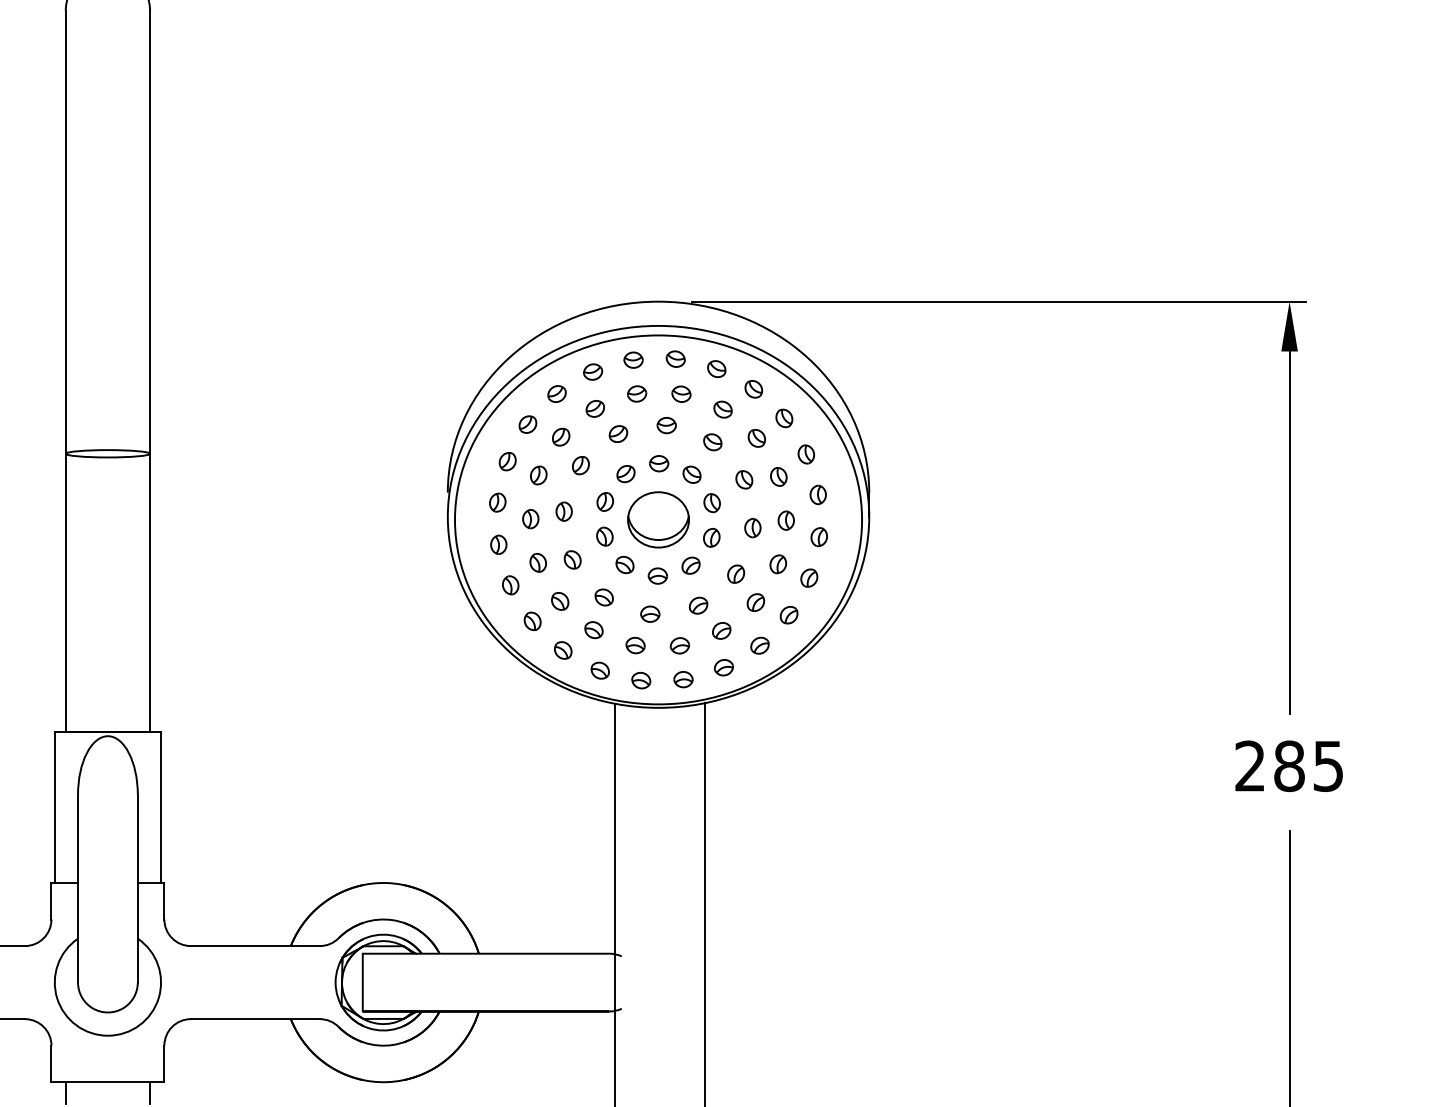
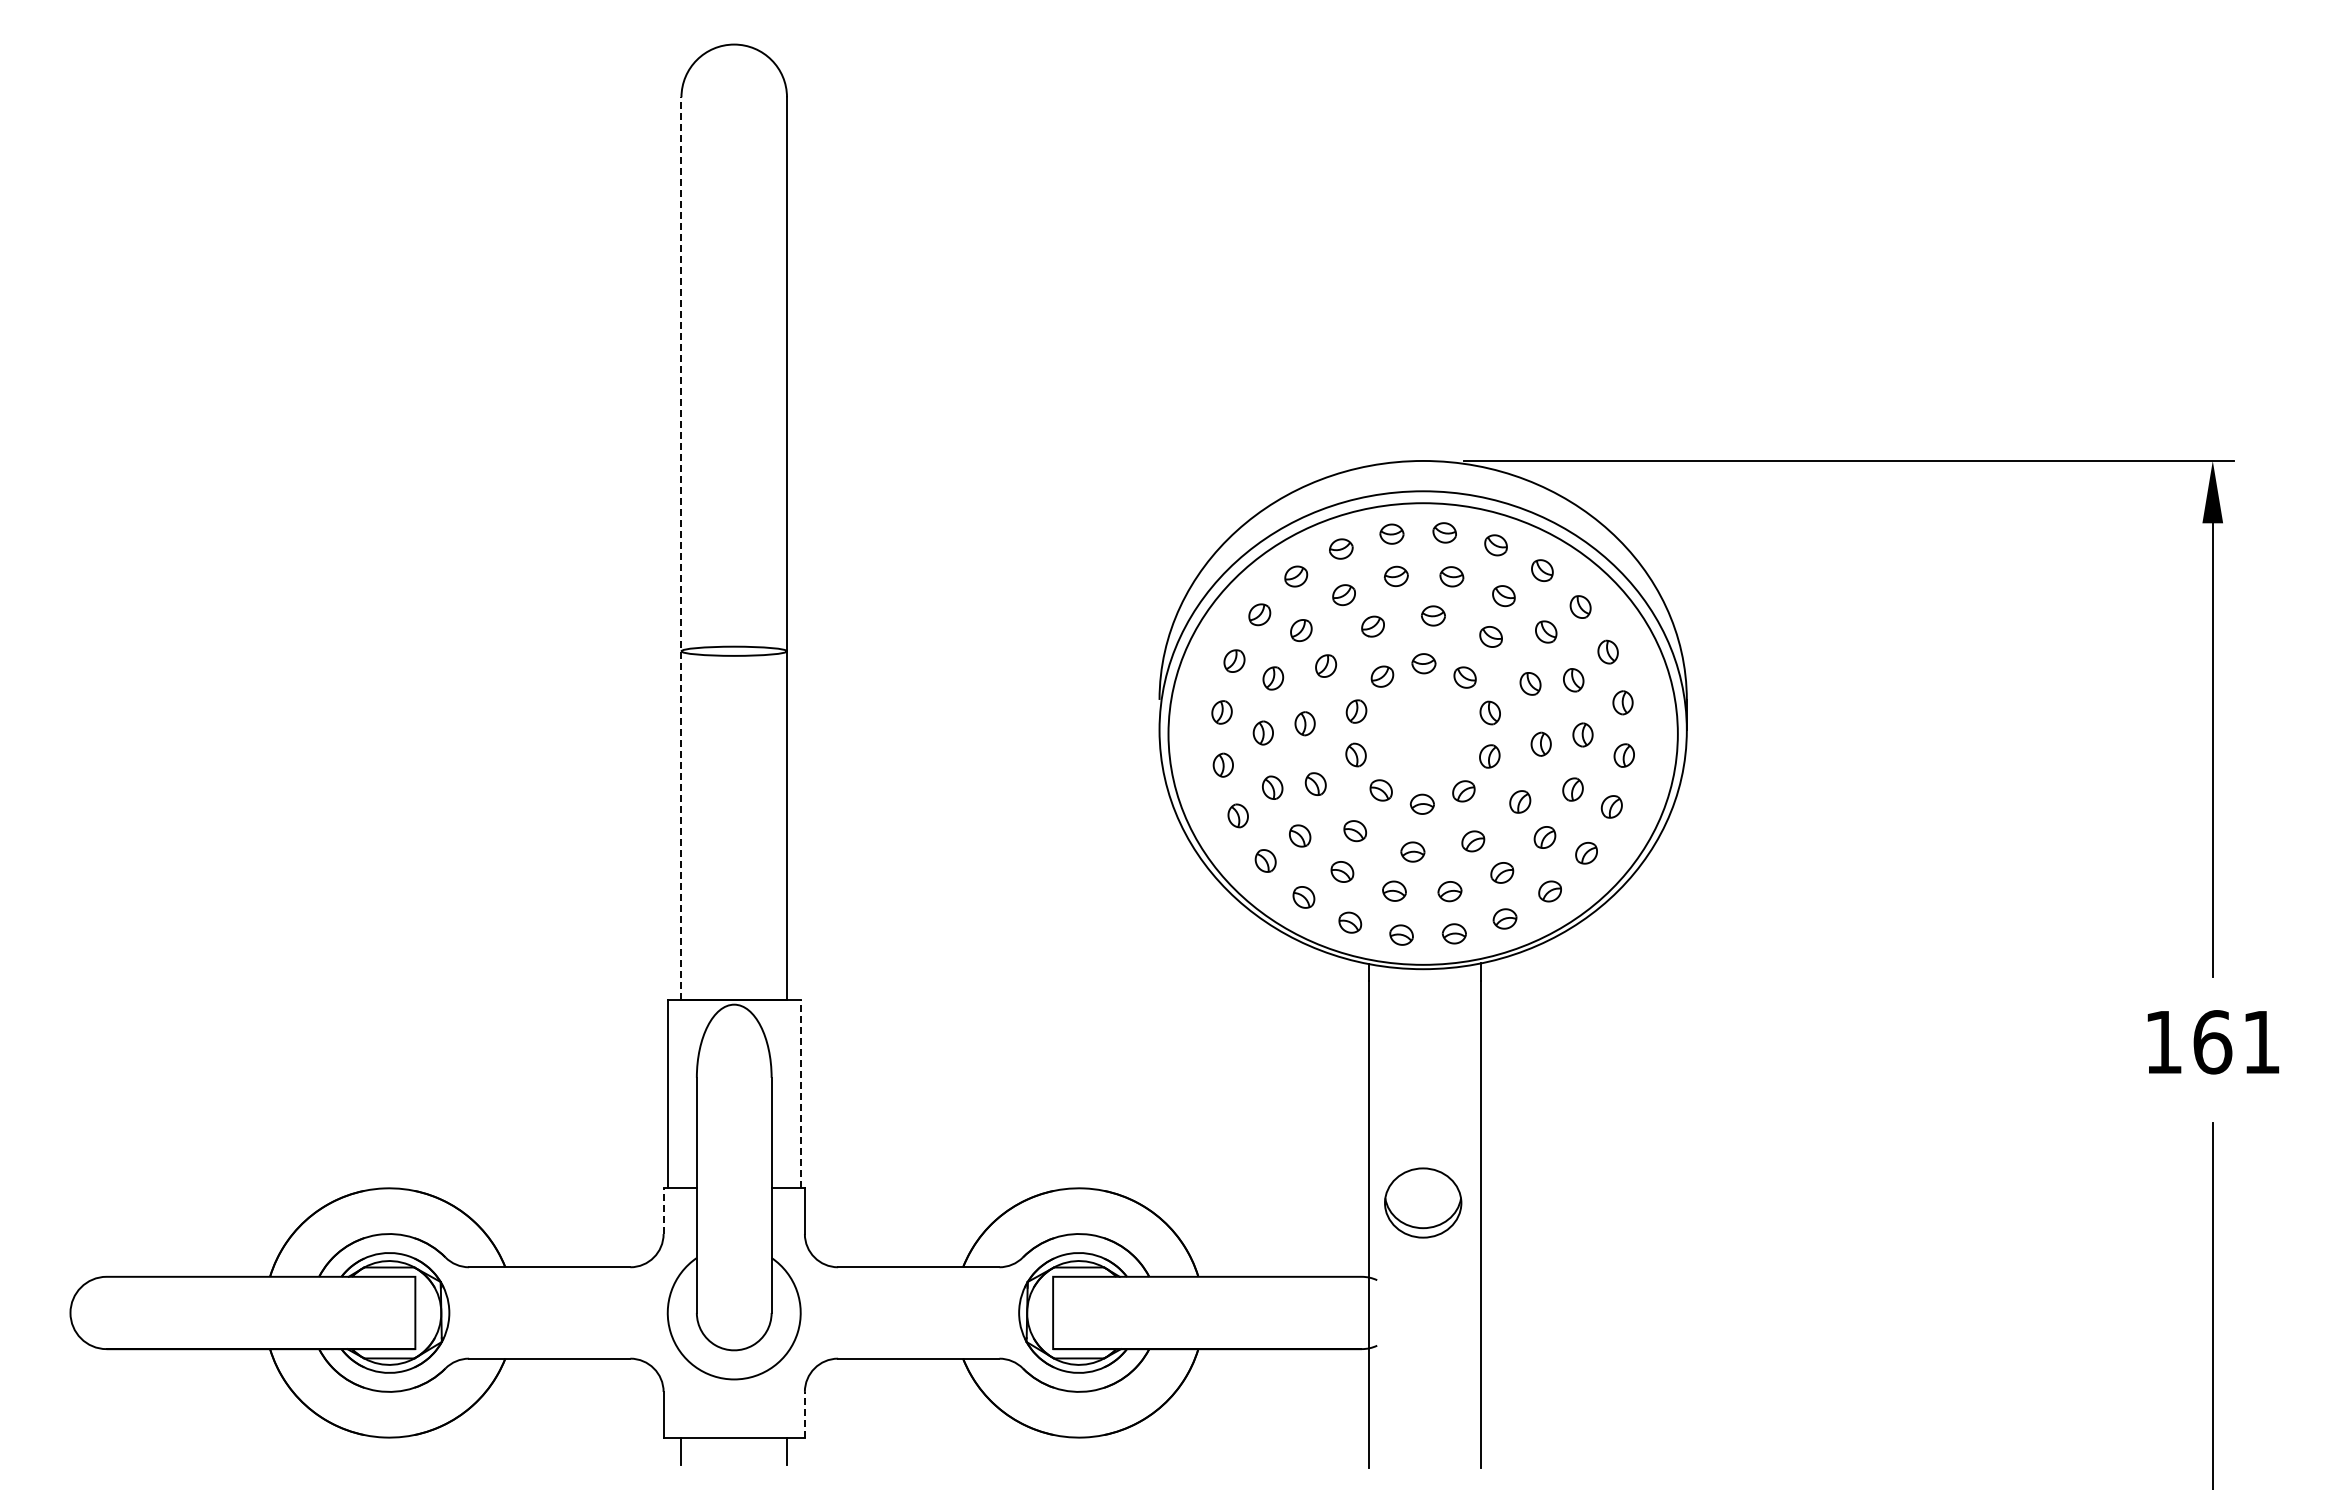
line: (65, 371) -> (681, 548), solid -> dashed
part: (658, 519) -> (1423, 1202), moved
text: (1289, 766) -> (2212, 1042), 285 -> 161
line: (160, 807) -> (800, 1093), solid -> dashed
line: (51, 901) -> (663, 1211), solid -> dashed
line: (164, 1063) -> (804, 1414), solid -> dashed

